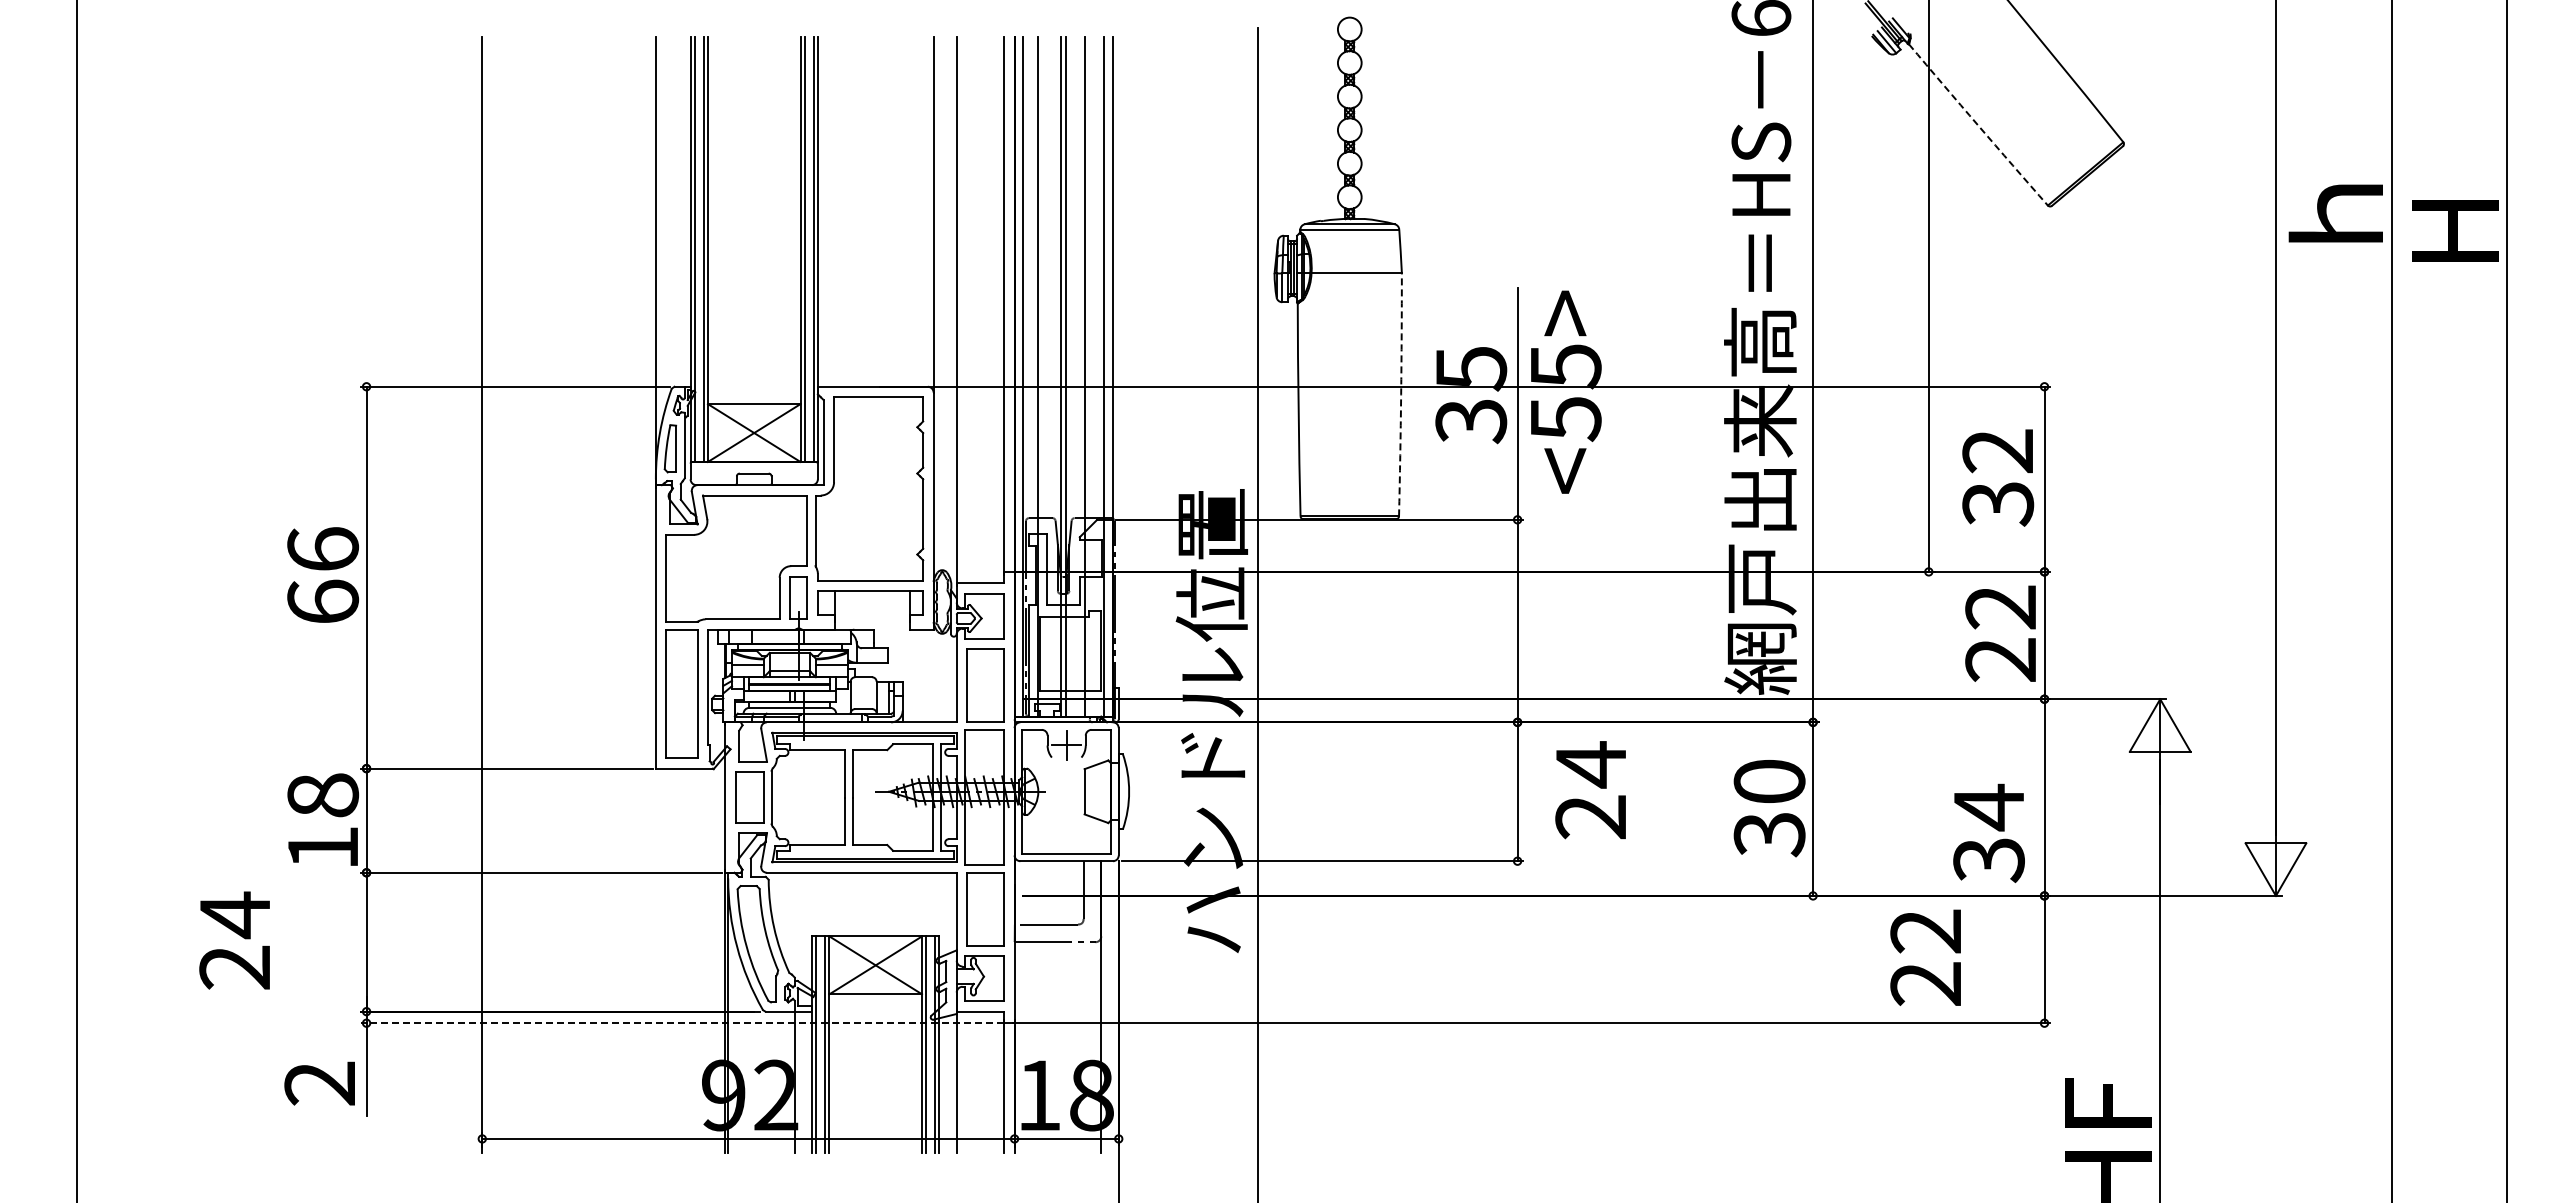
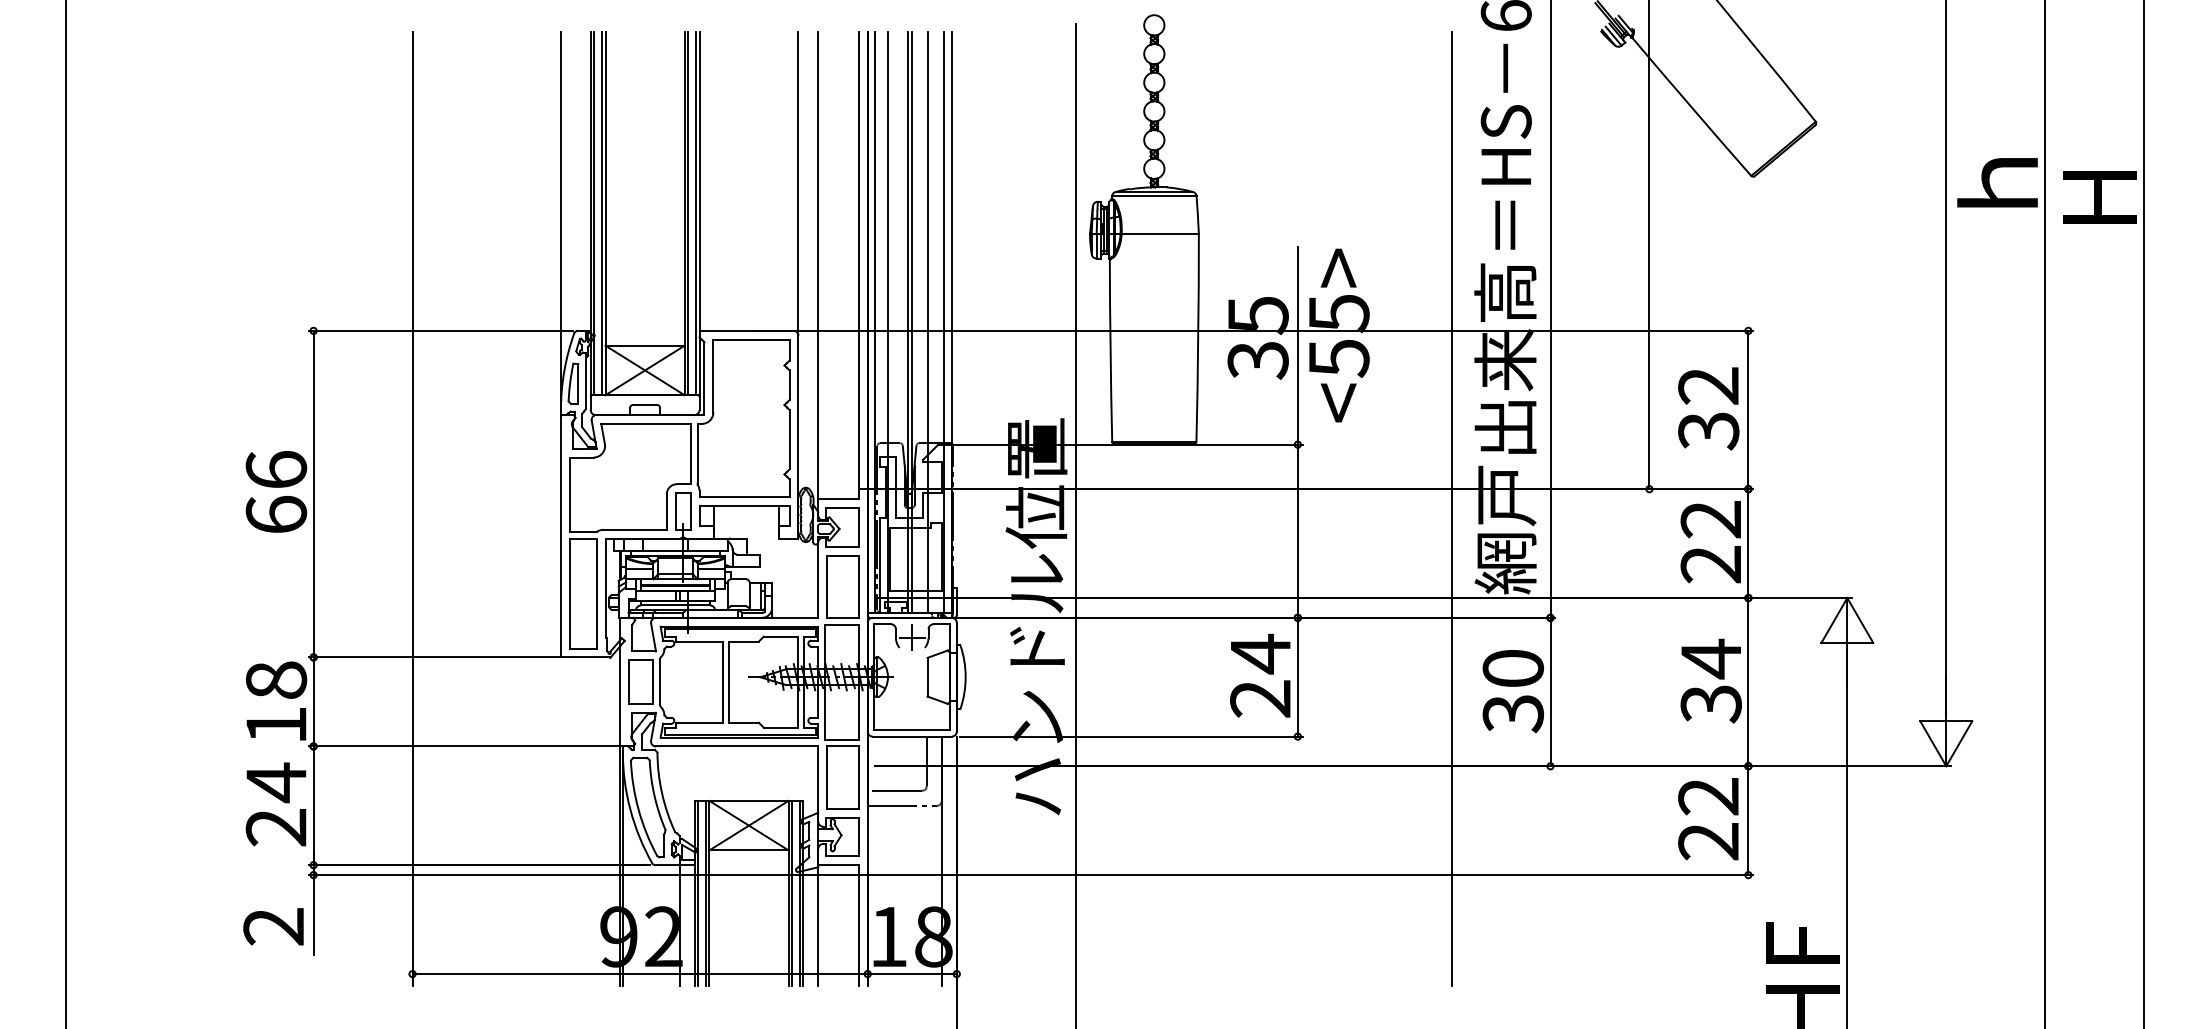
arc: (1978, 125) -> (1691, 107), dashed -> solid
arc: (1401, 394) -> (1198, 337), dashed -> solid
line: (1697, 594) -> (1451, 508), added
text: (1590, 790) -> (1260, 676), moved
text: (1988, 832) -> (1710, 680), moved
text: (234, 940) -> (275, 804), moved
text: (1925, 957) -> (1708, 818), moved
line: (681, 1023) -> (582, 875), dashed -> solid

